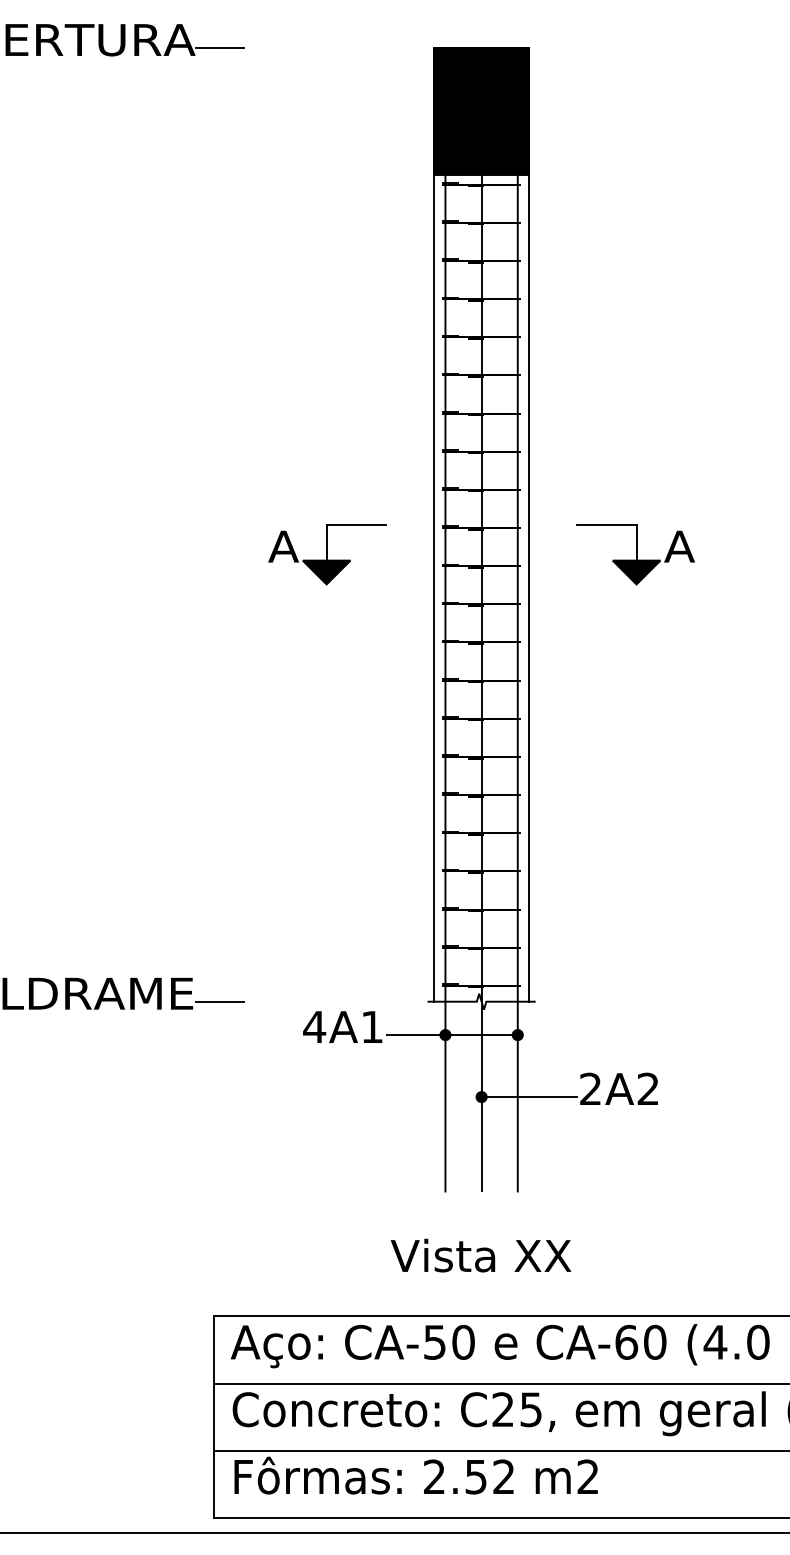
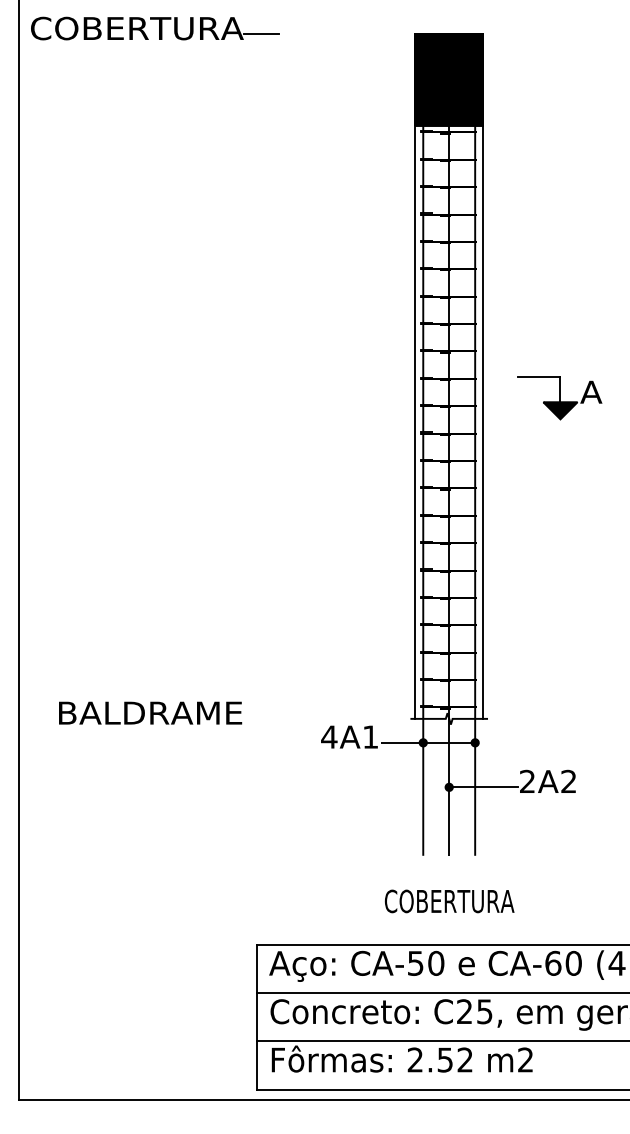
part: (327, 555) -> (338, 398), removed
line: (220, 1001) -> (261, 718), removed
text: (482, 1256) -> (449, 901), Vista XX -> COBERTURA

